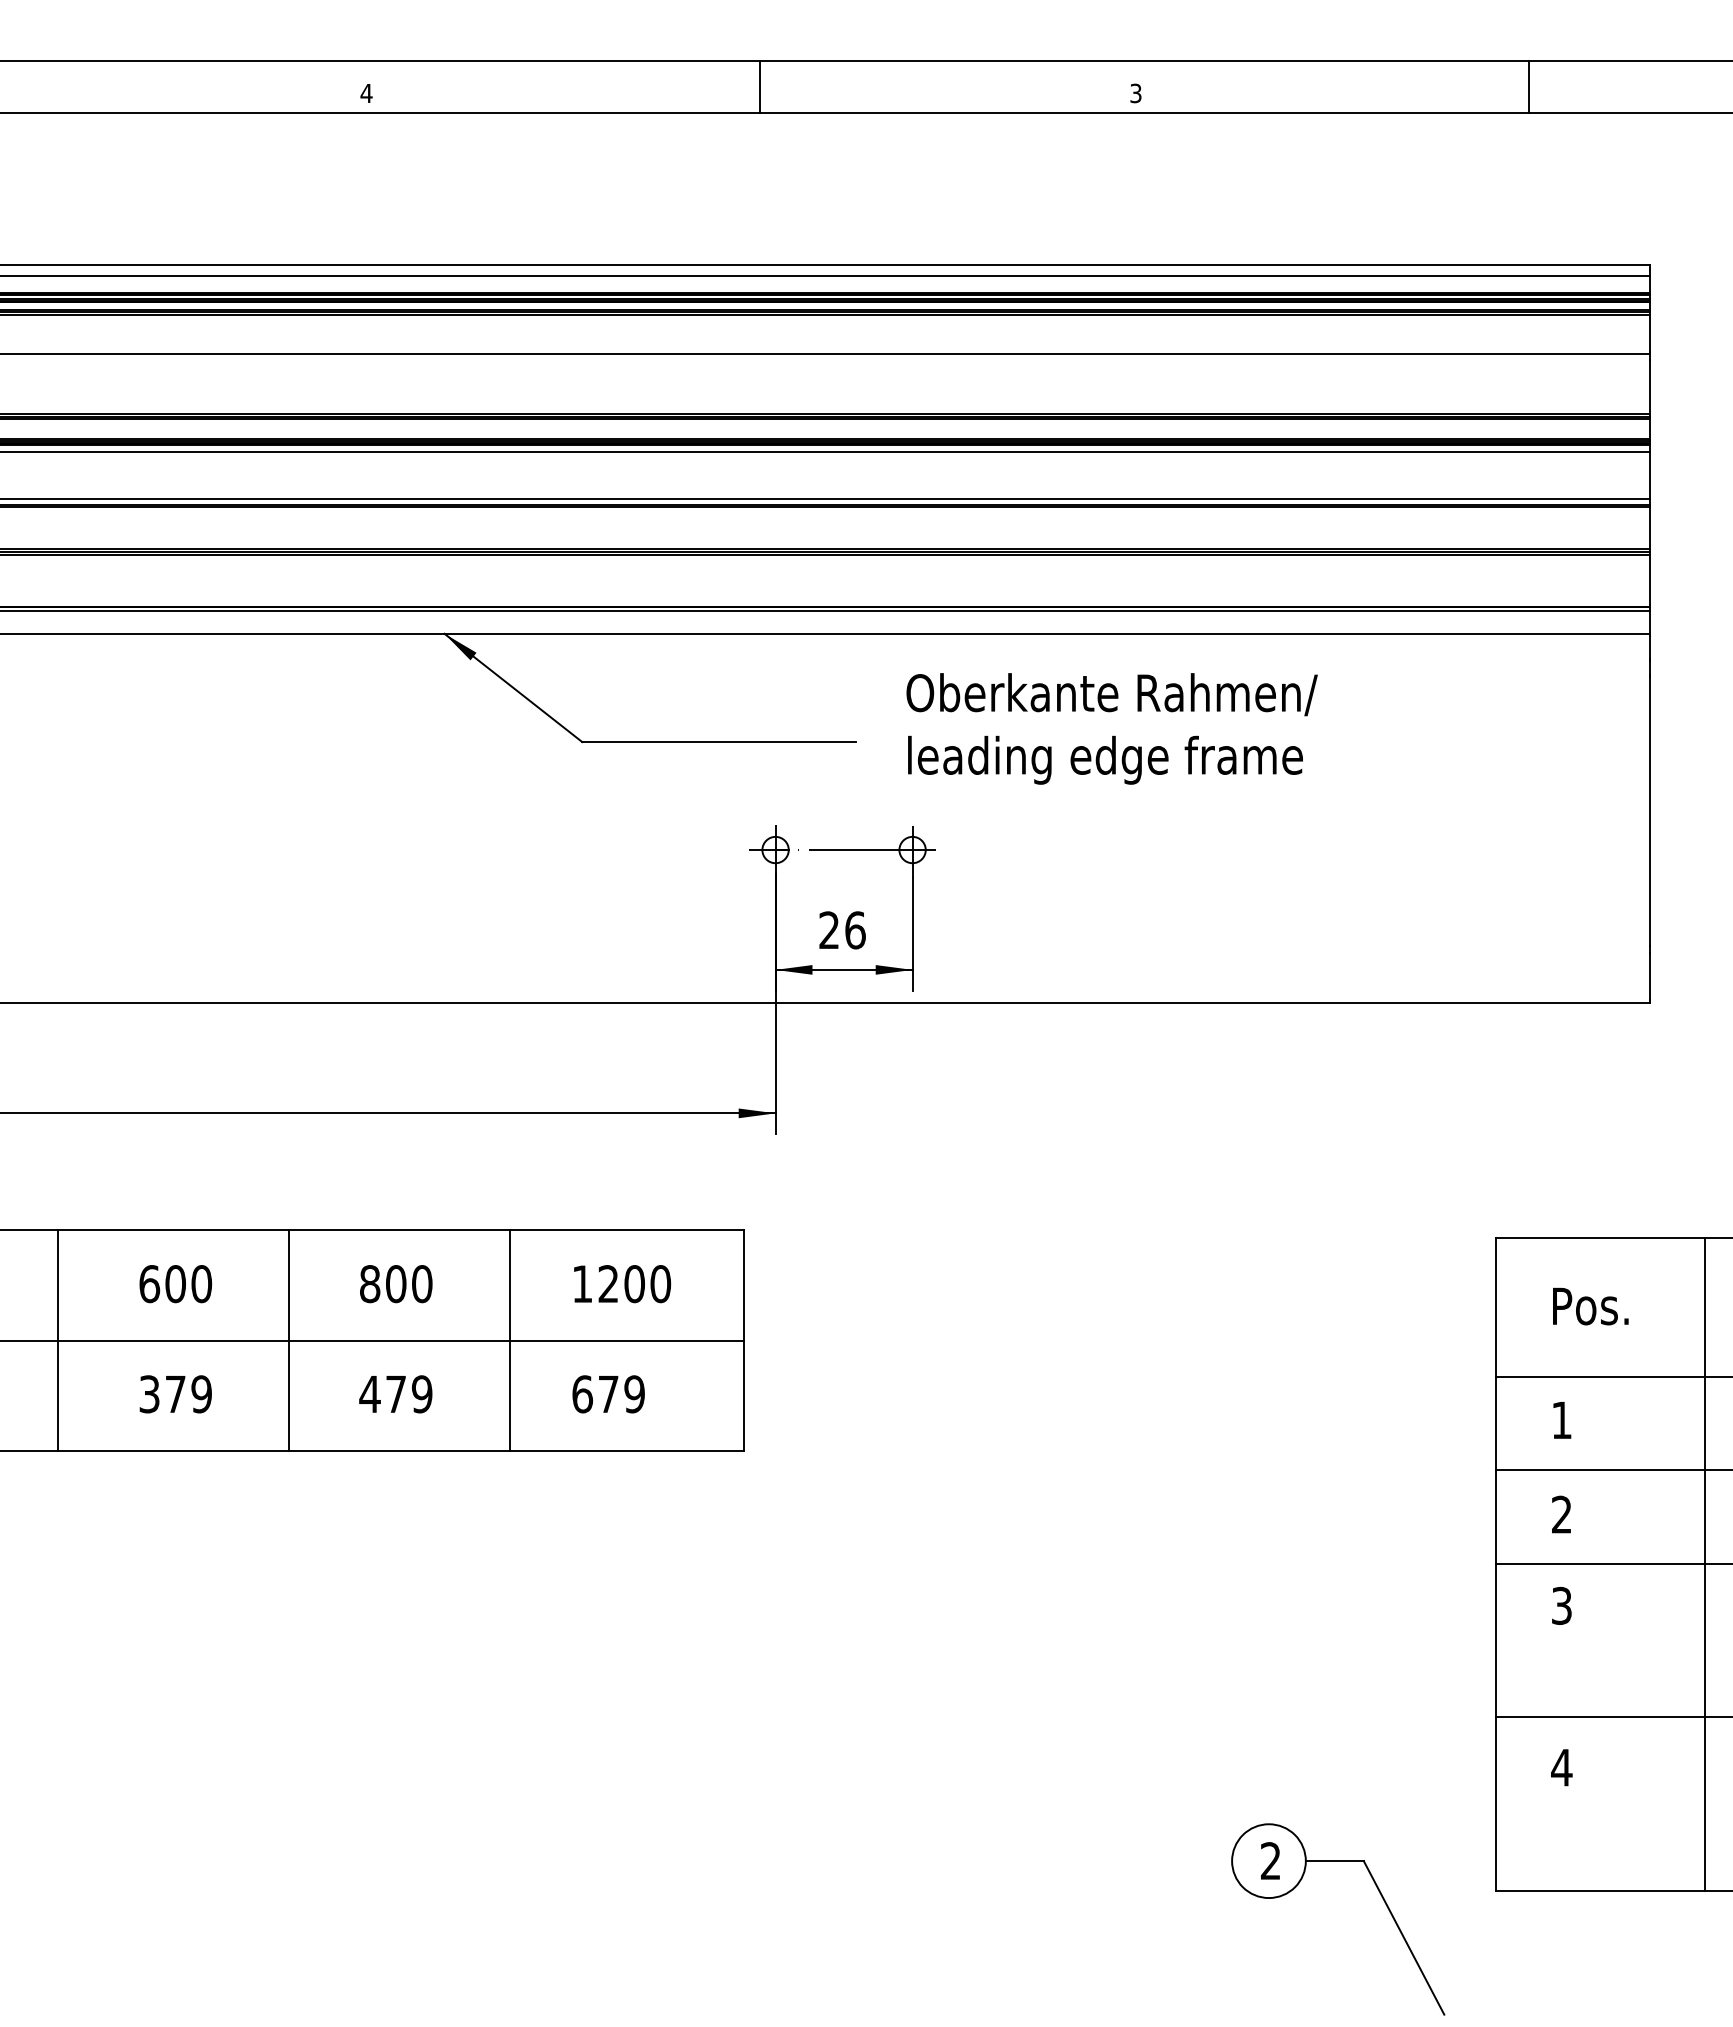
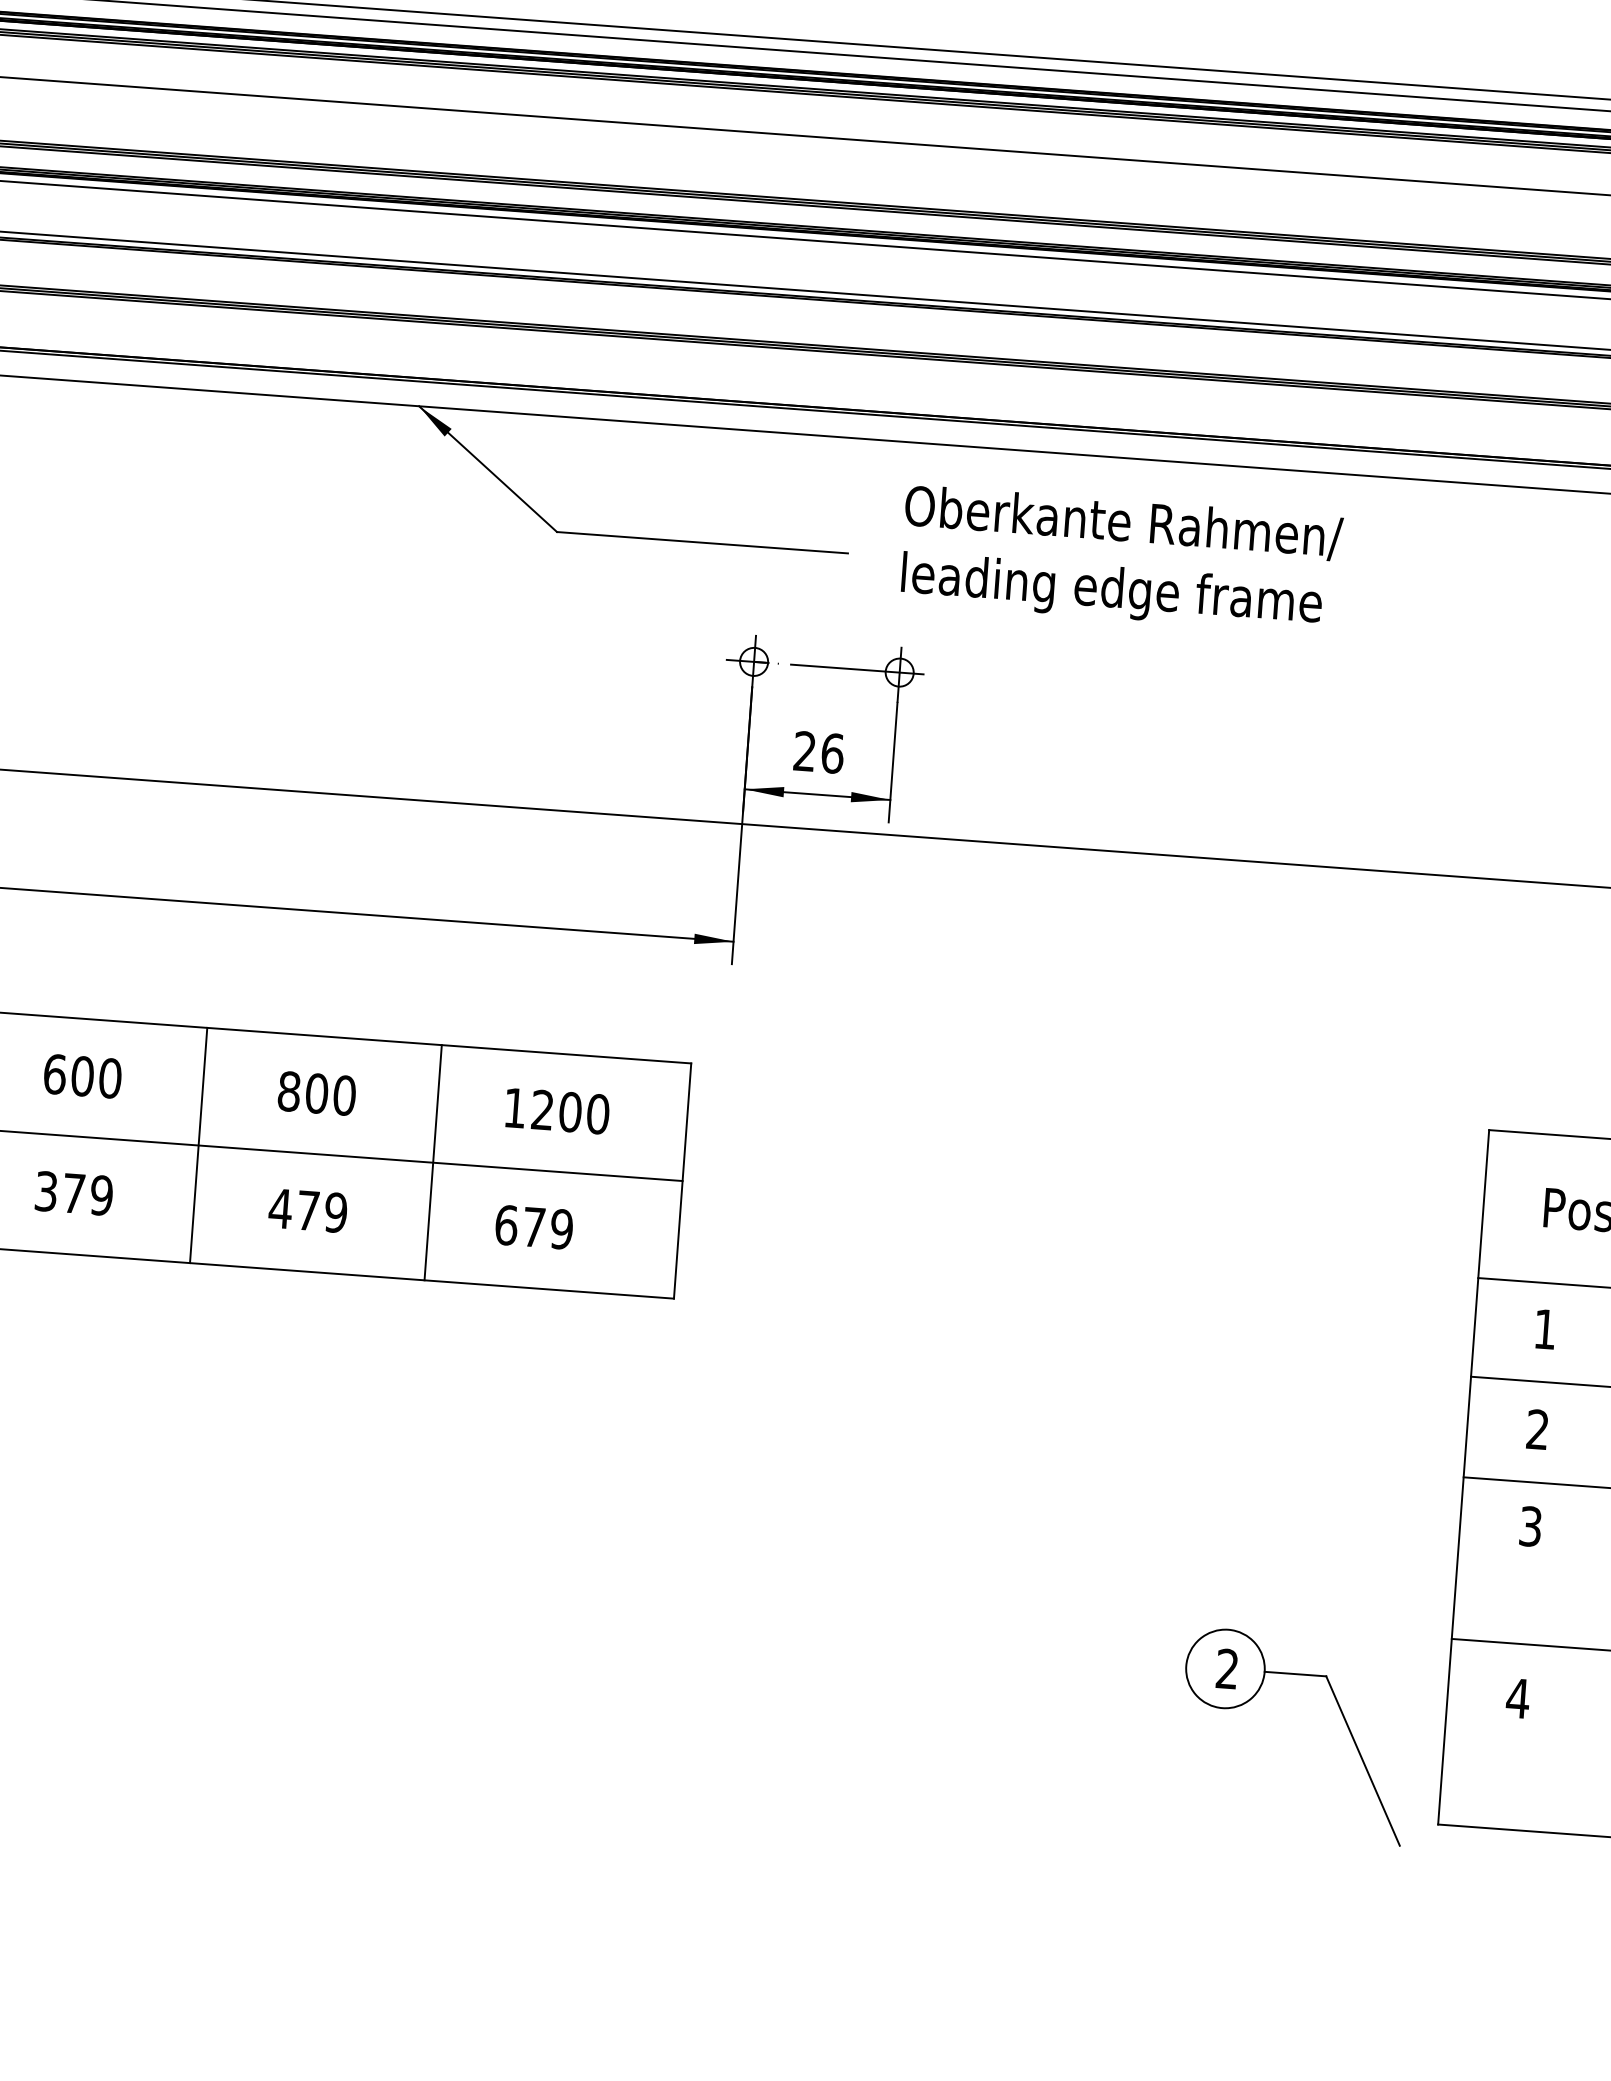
part: (1381, 1897) -> (1342, 1716), moved

